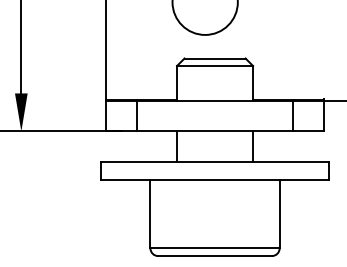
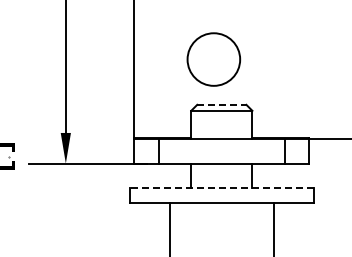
line: (214, 58) -> (221, 104), solid -> dashed
line: (214, 162) -> (221, 188), solid -> dashed

